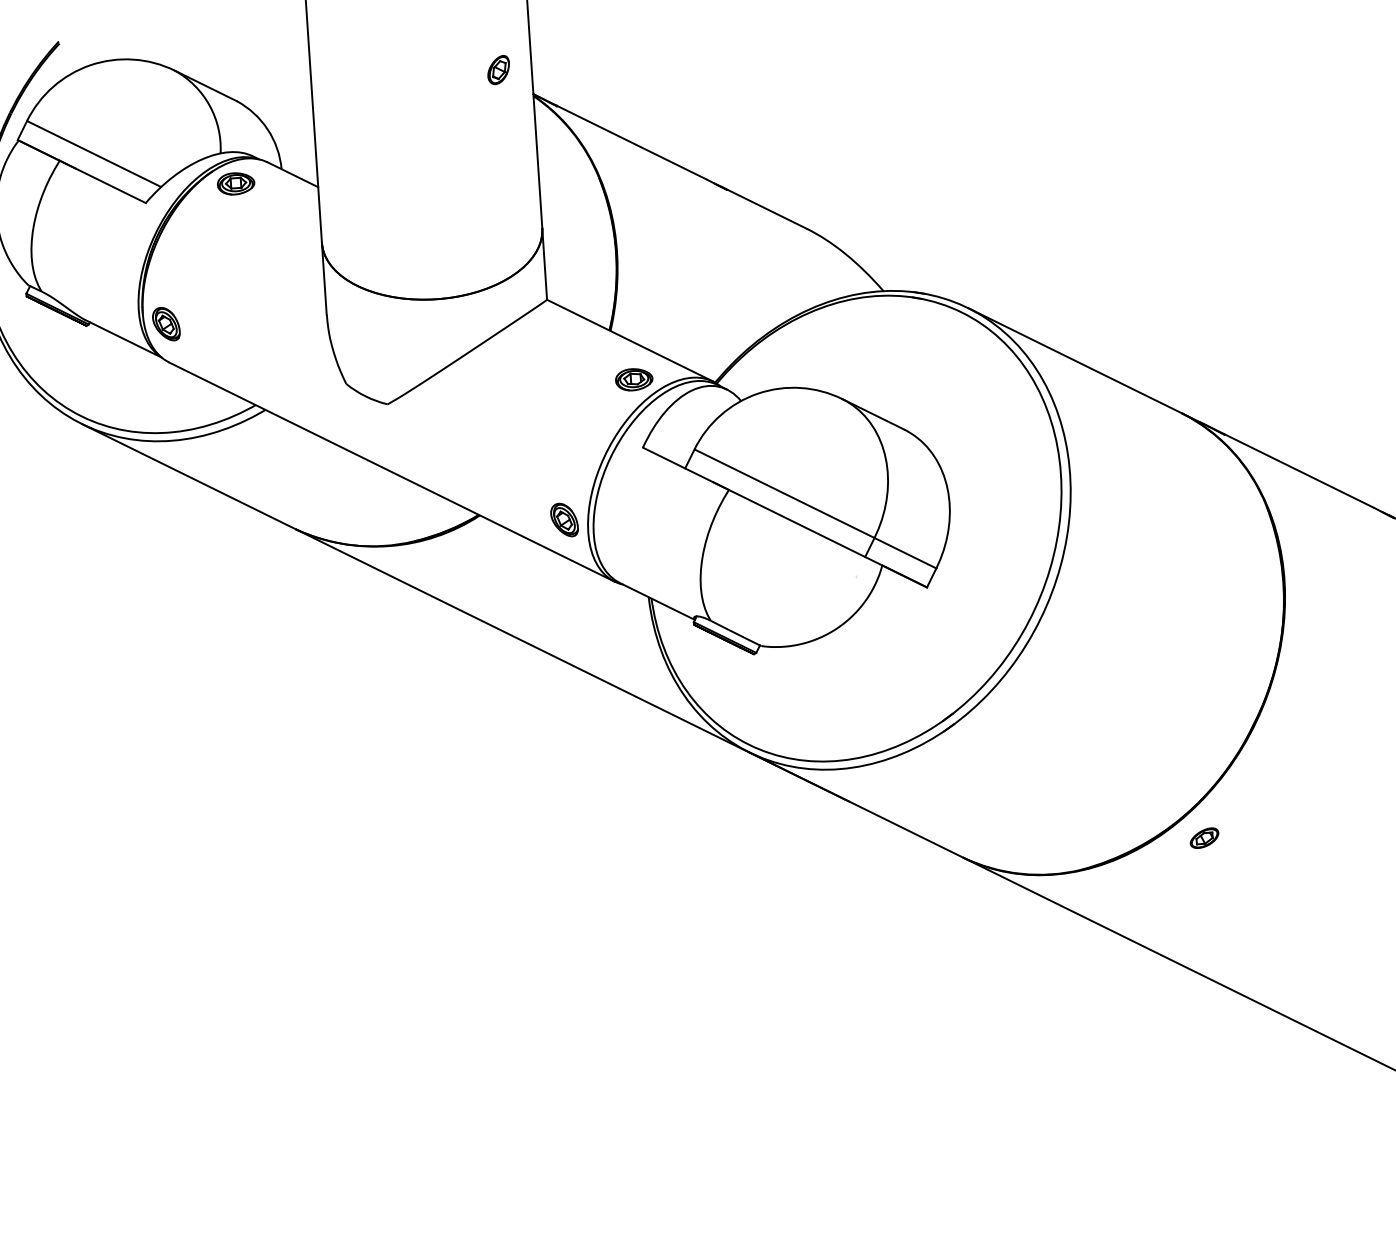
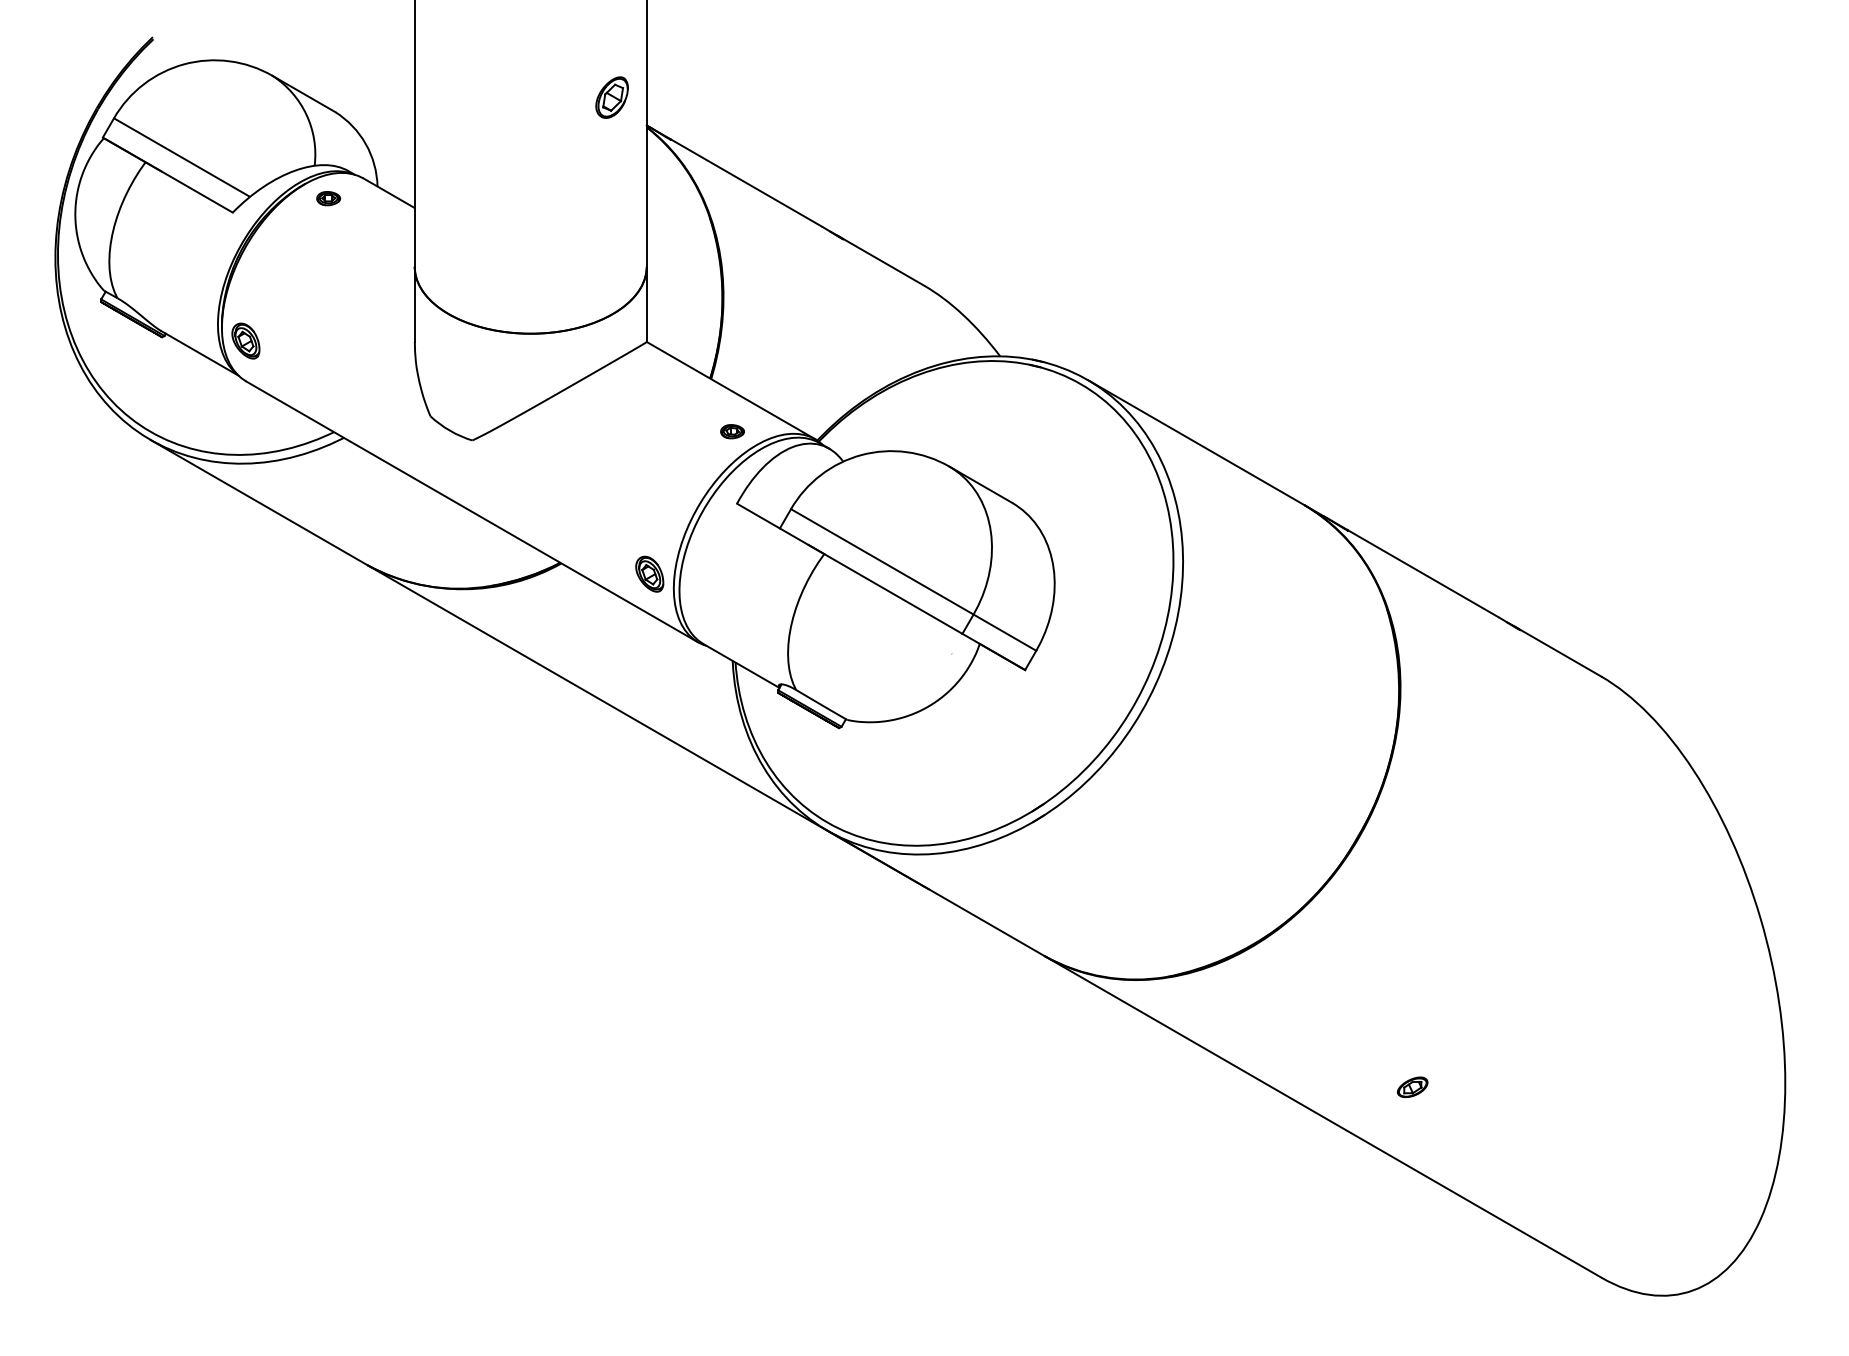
part: (498, 69) -> (611, 97), size x1.4
part: (235, 183) -> (328, 198), size x0.6
part: (634, 379) -> (732, 431), size x0.6
part: (1204, 837) -> (1412, 1086), moved

